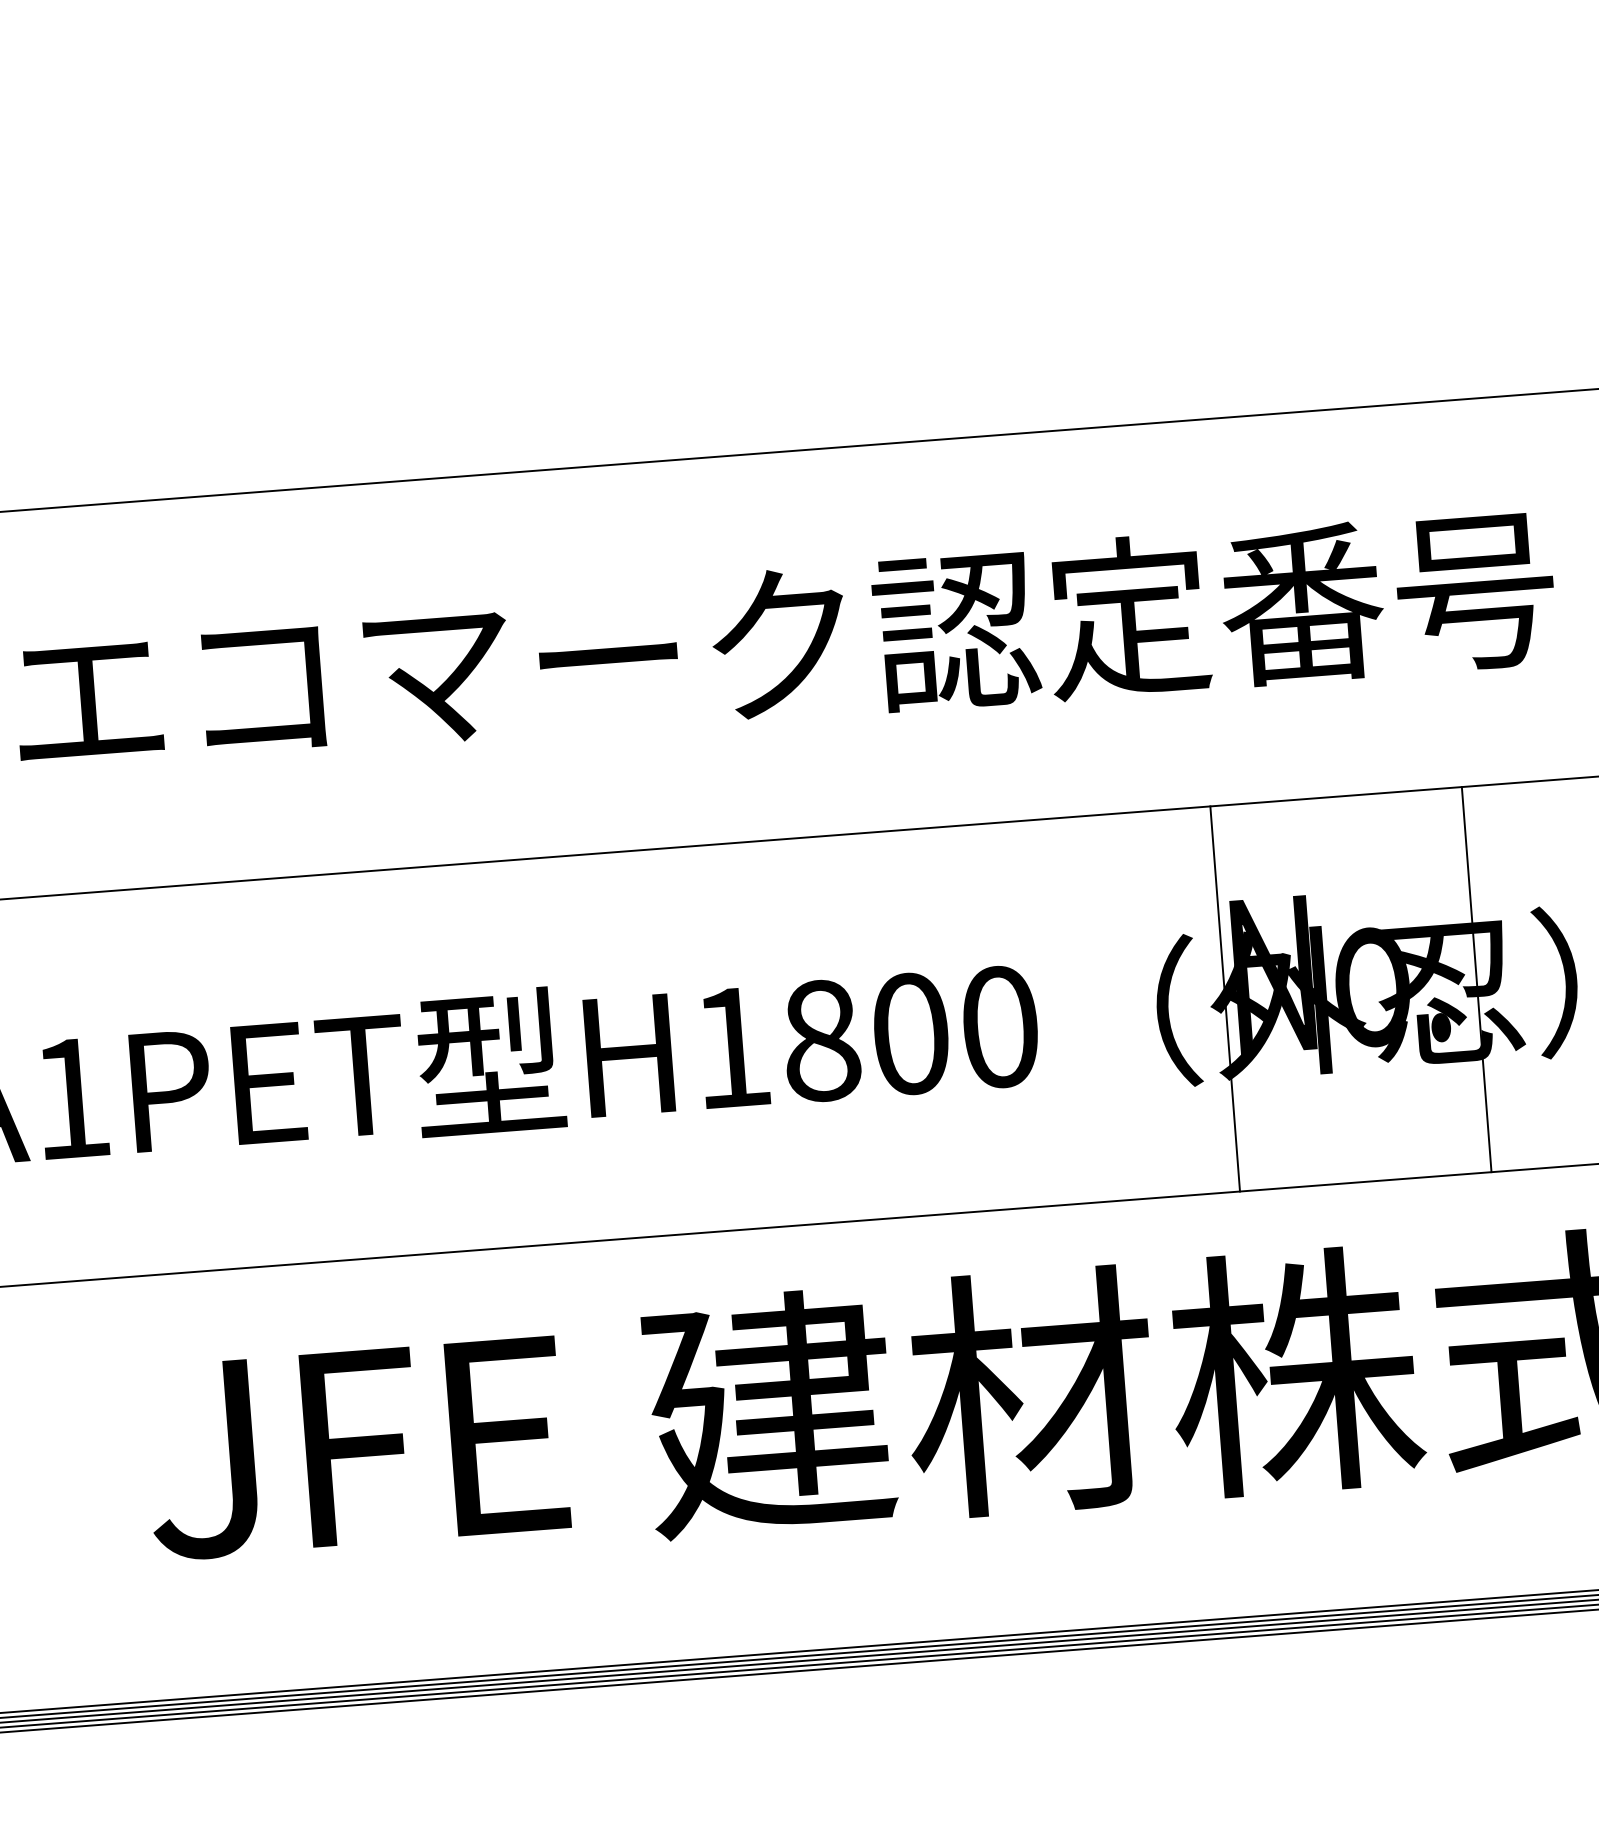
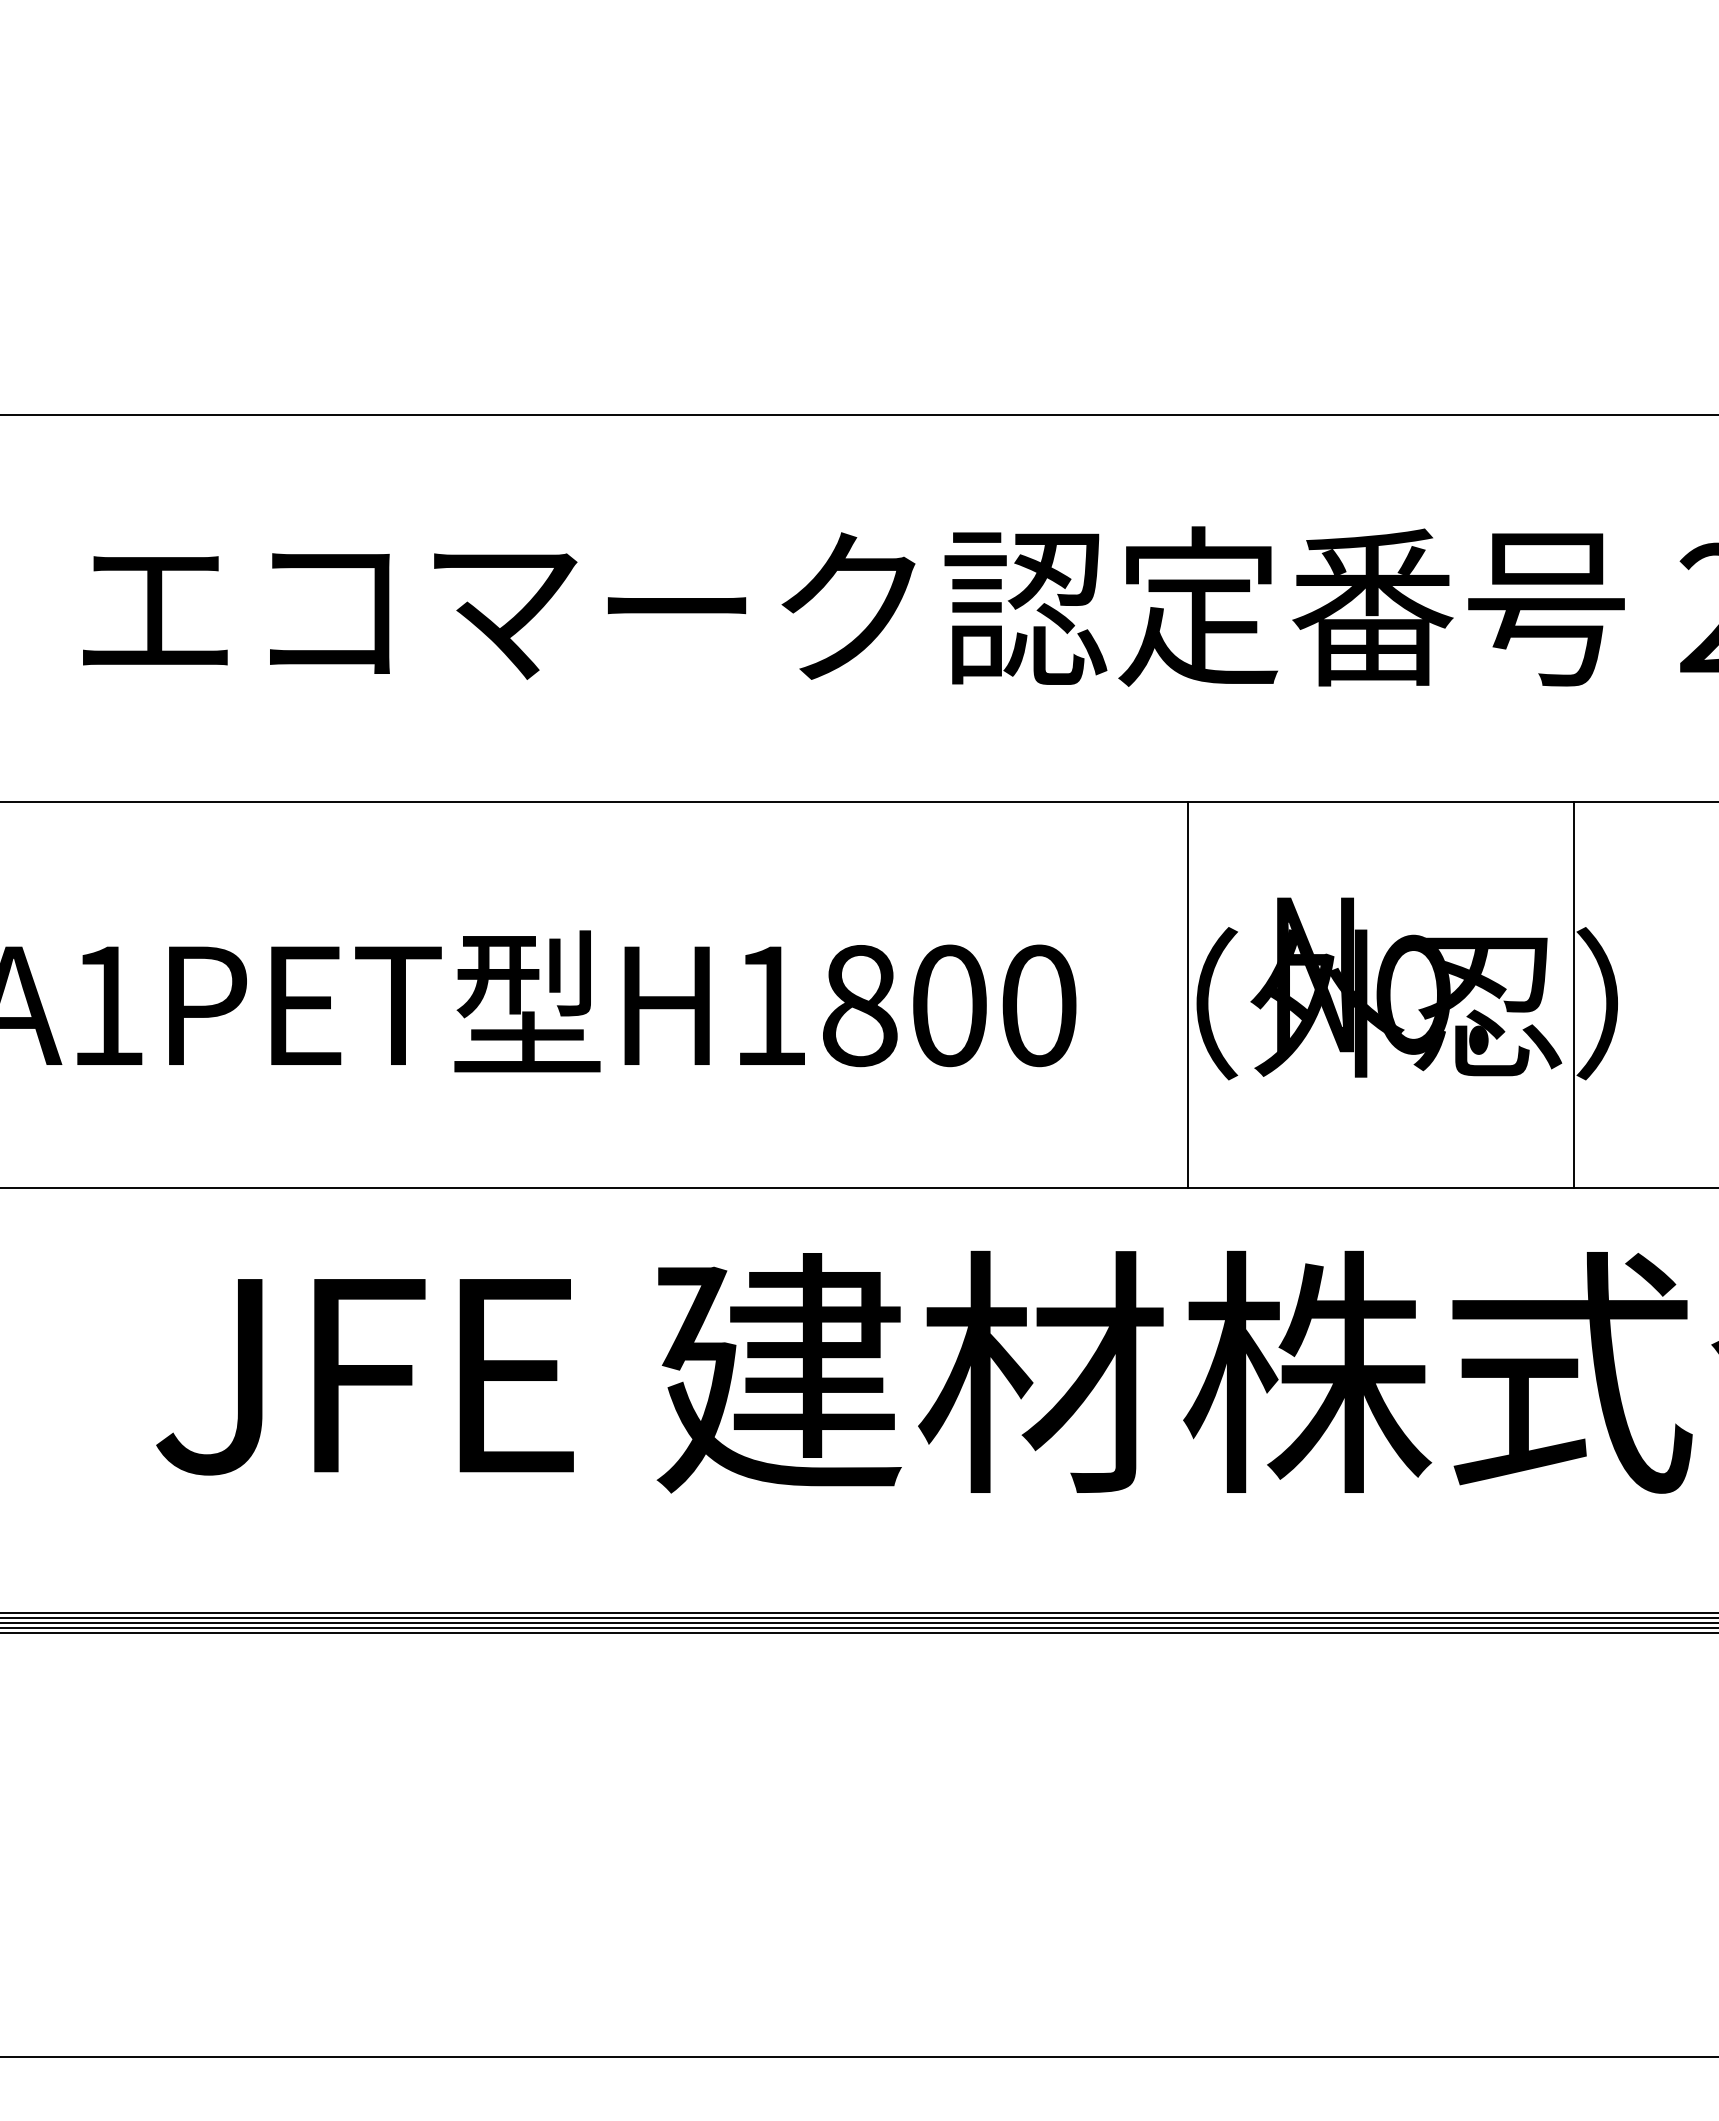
line: (1476, 979) -> (1573, 994), moved
line: (1225, 998) -> (1187, 994), moved

